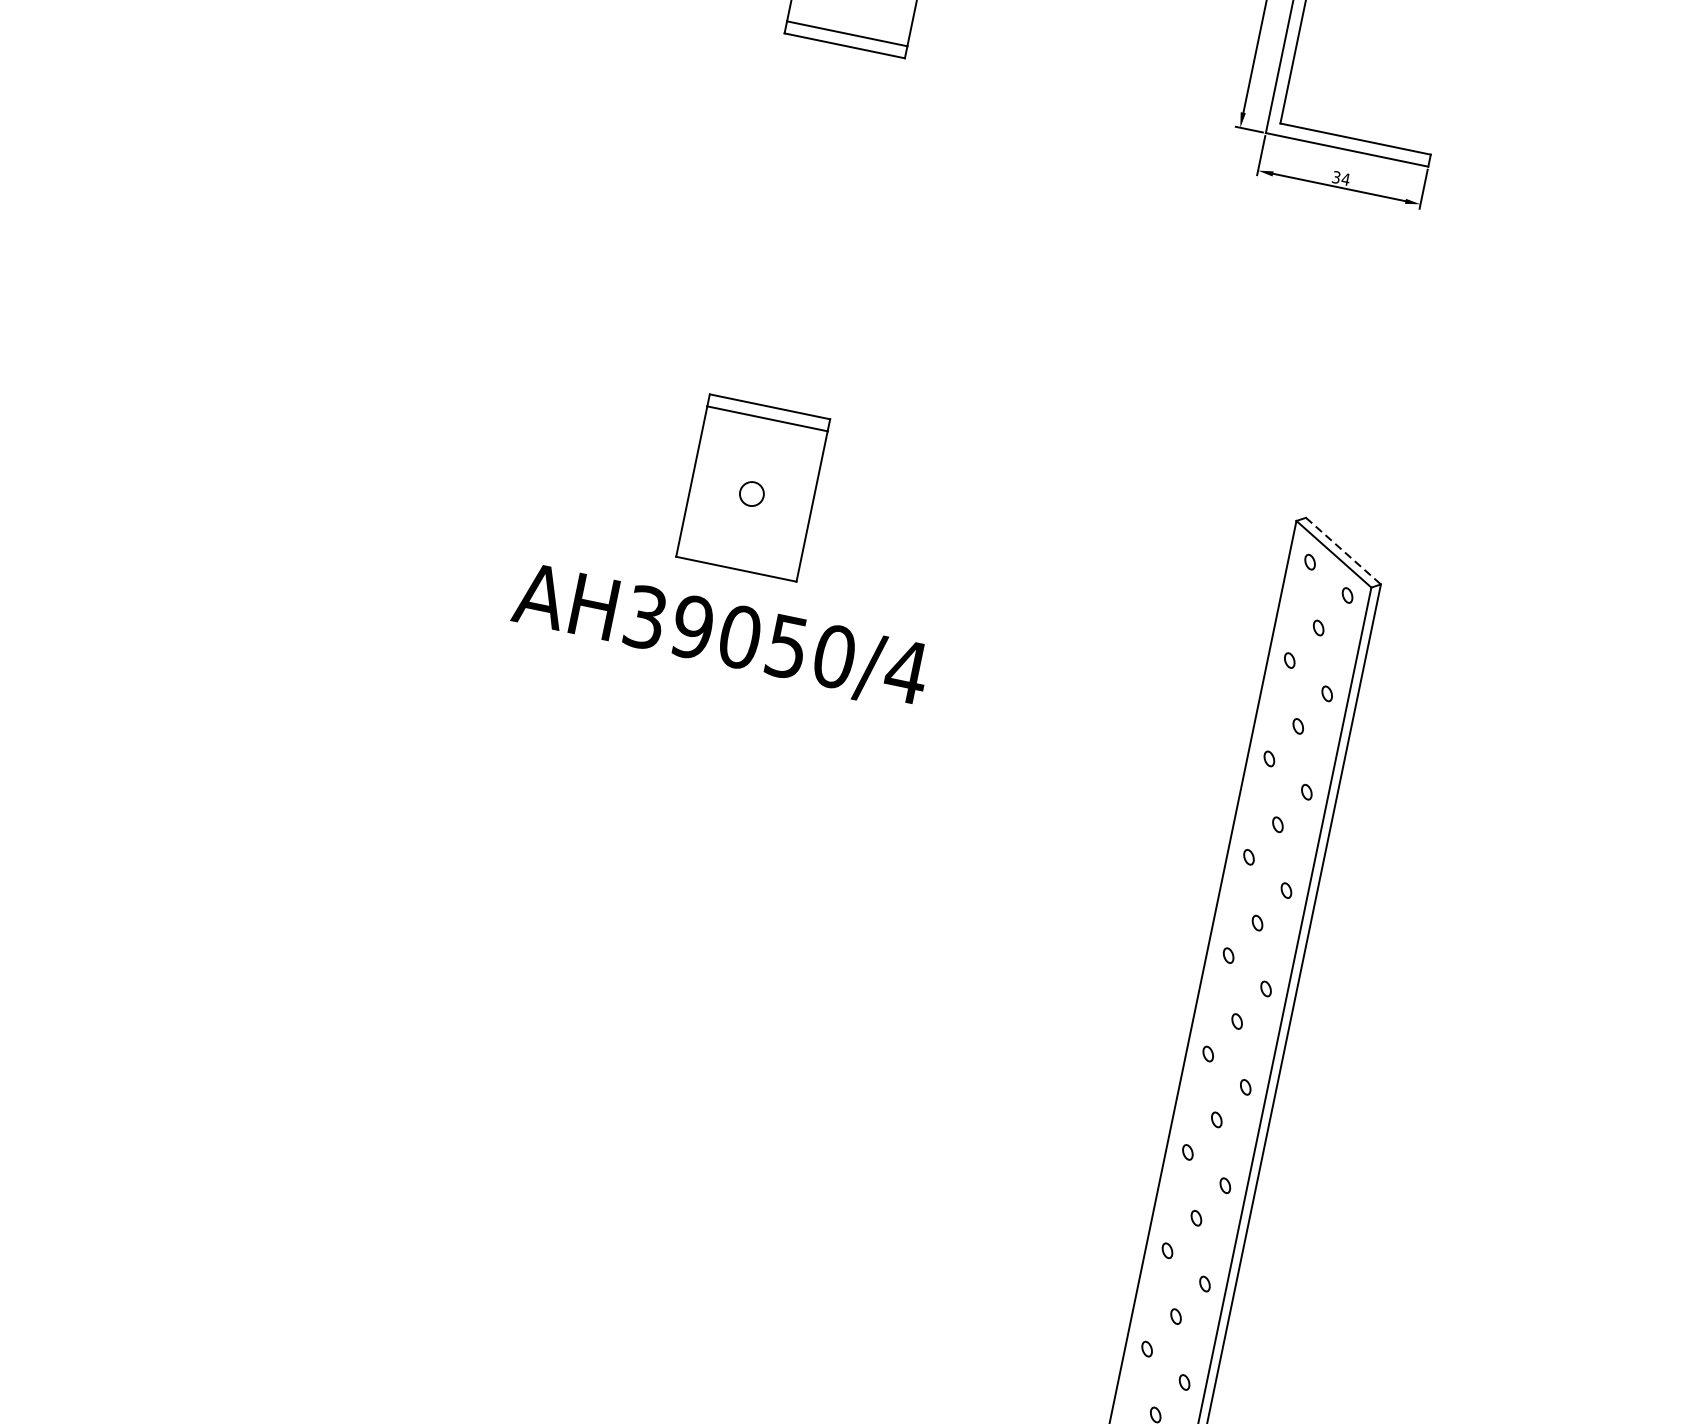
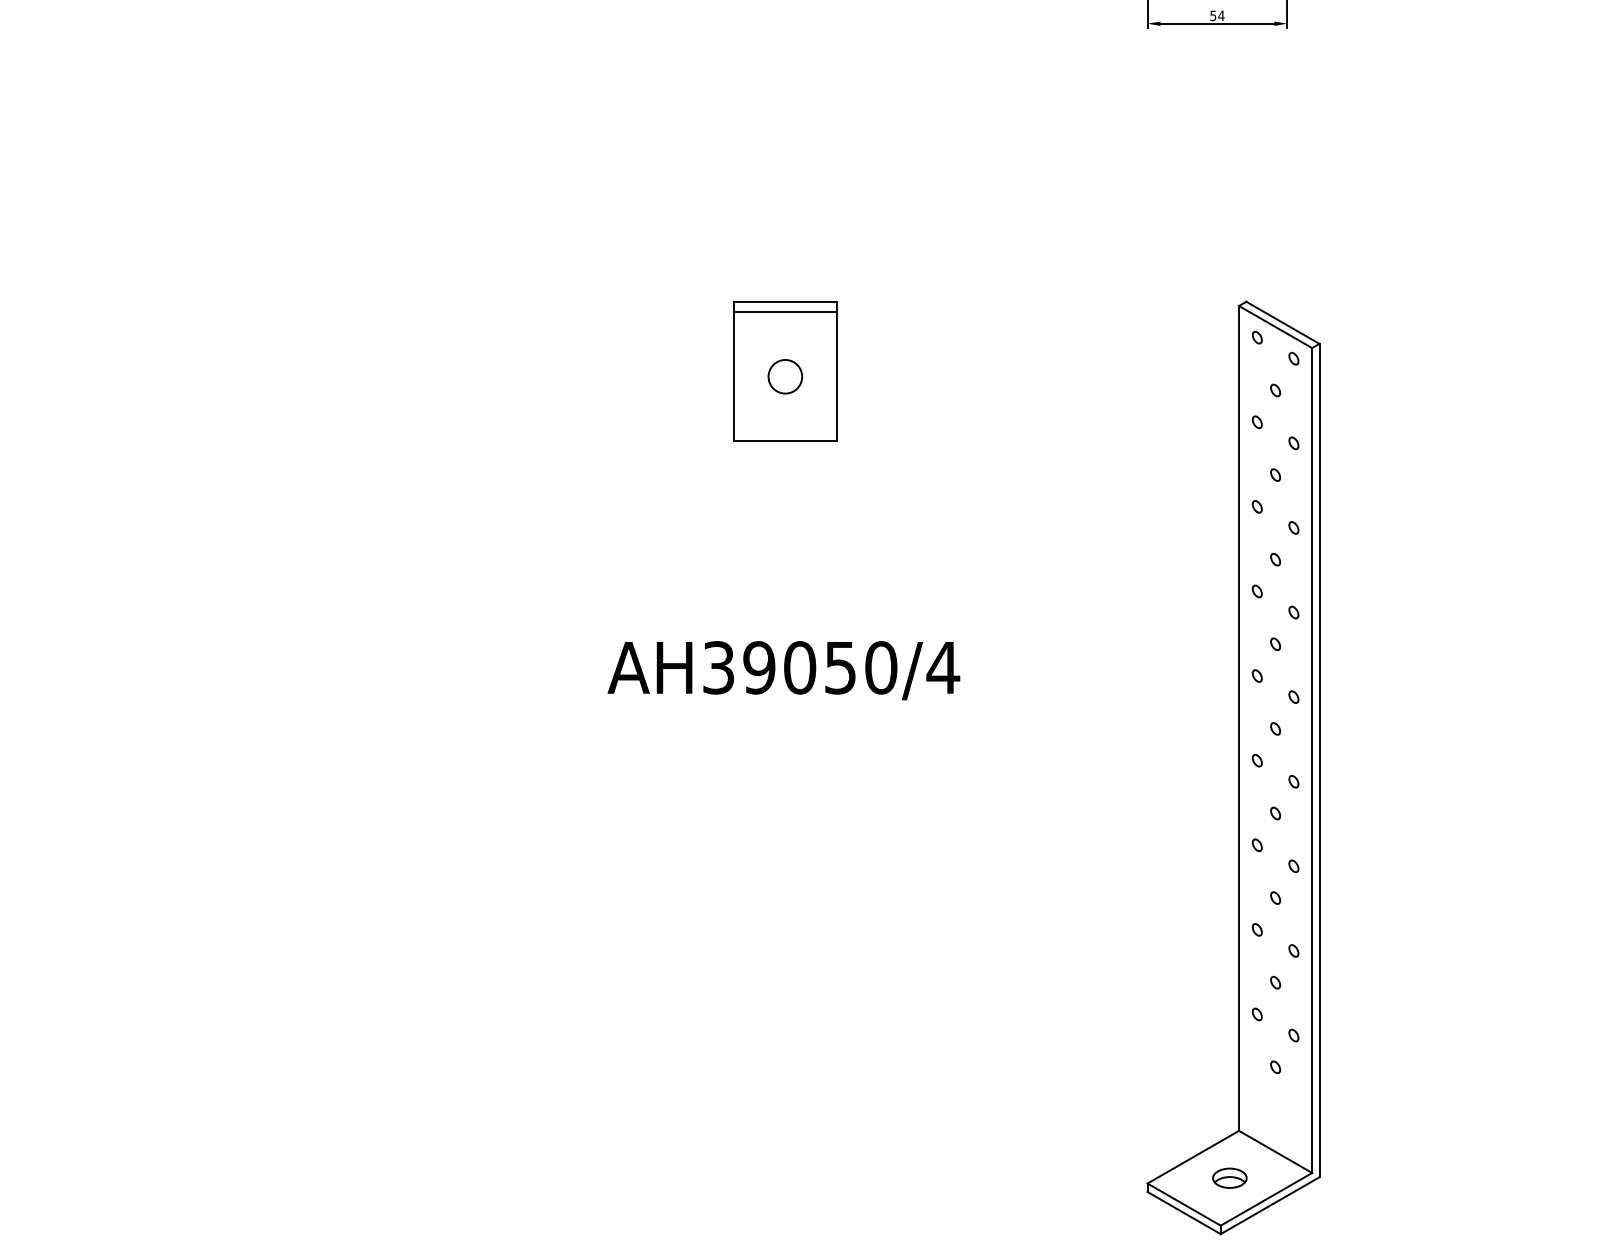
text: (1336, 177) -> (1213, 15), 34 -> 54
circle: (752, 493) -> (785, 376), size x1.67
line: (1343, 552) -> (1283, 323), dashed -> solid
text: (720, 636) -> (783, 670), moved

